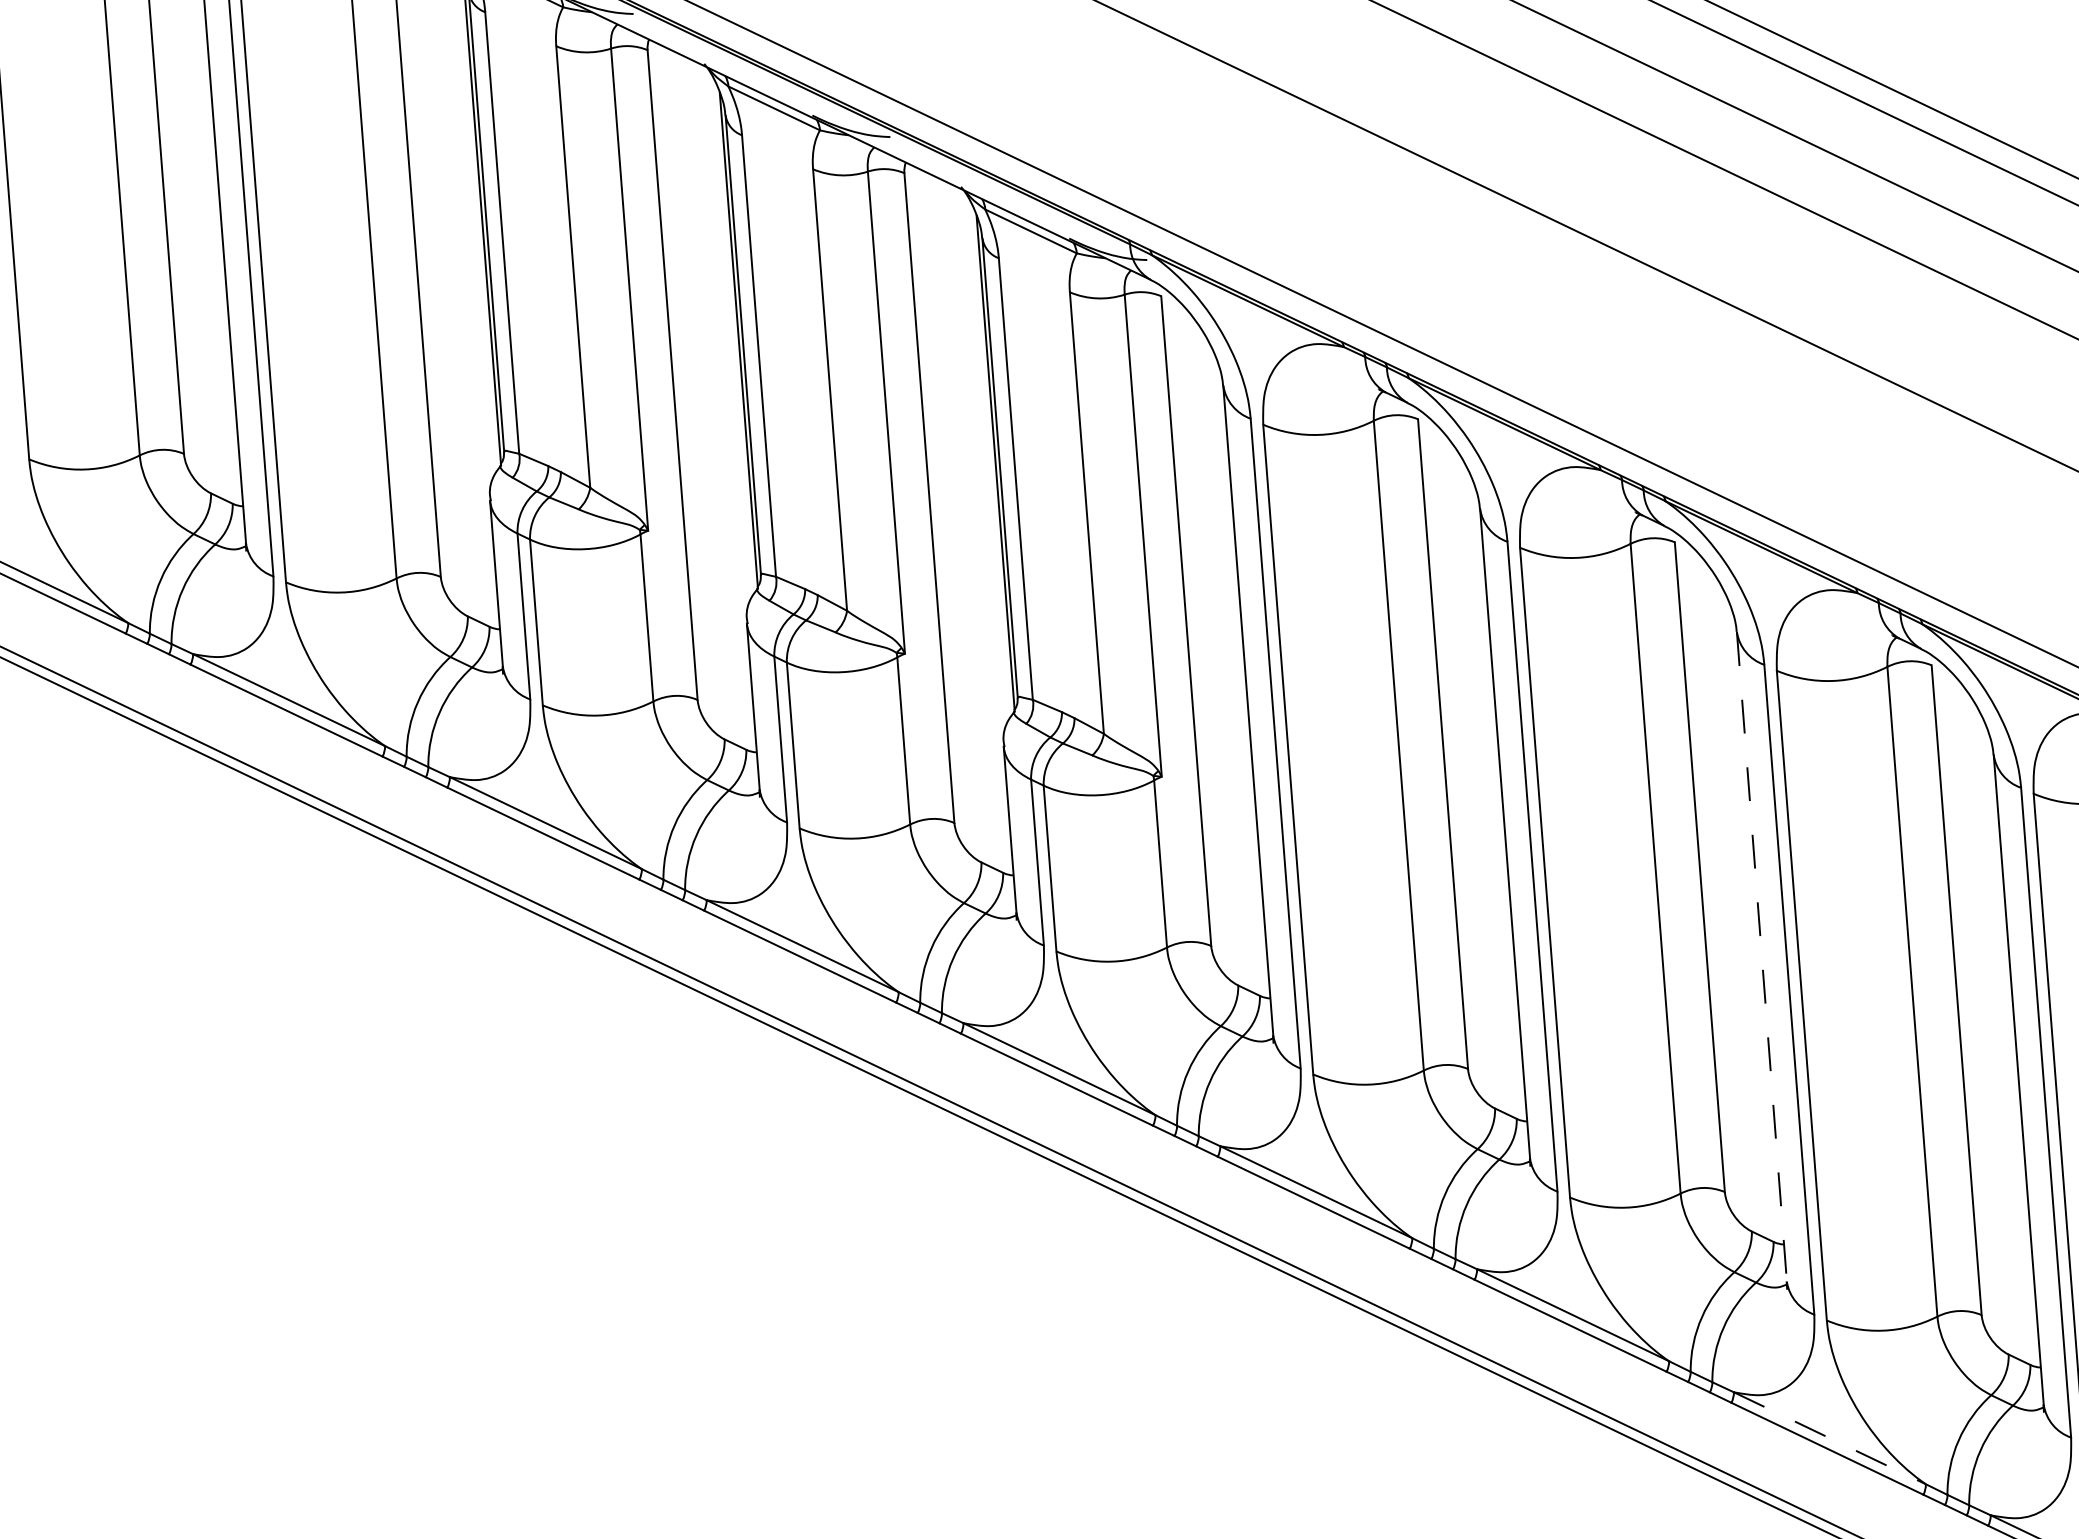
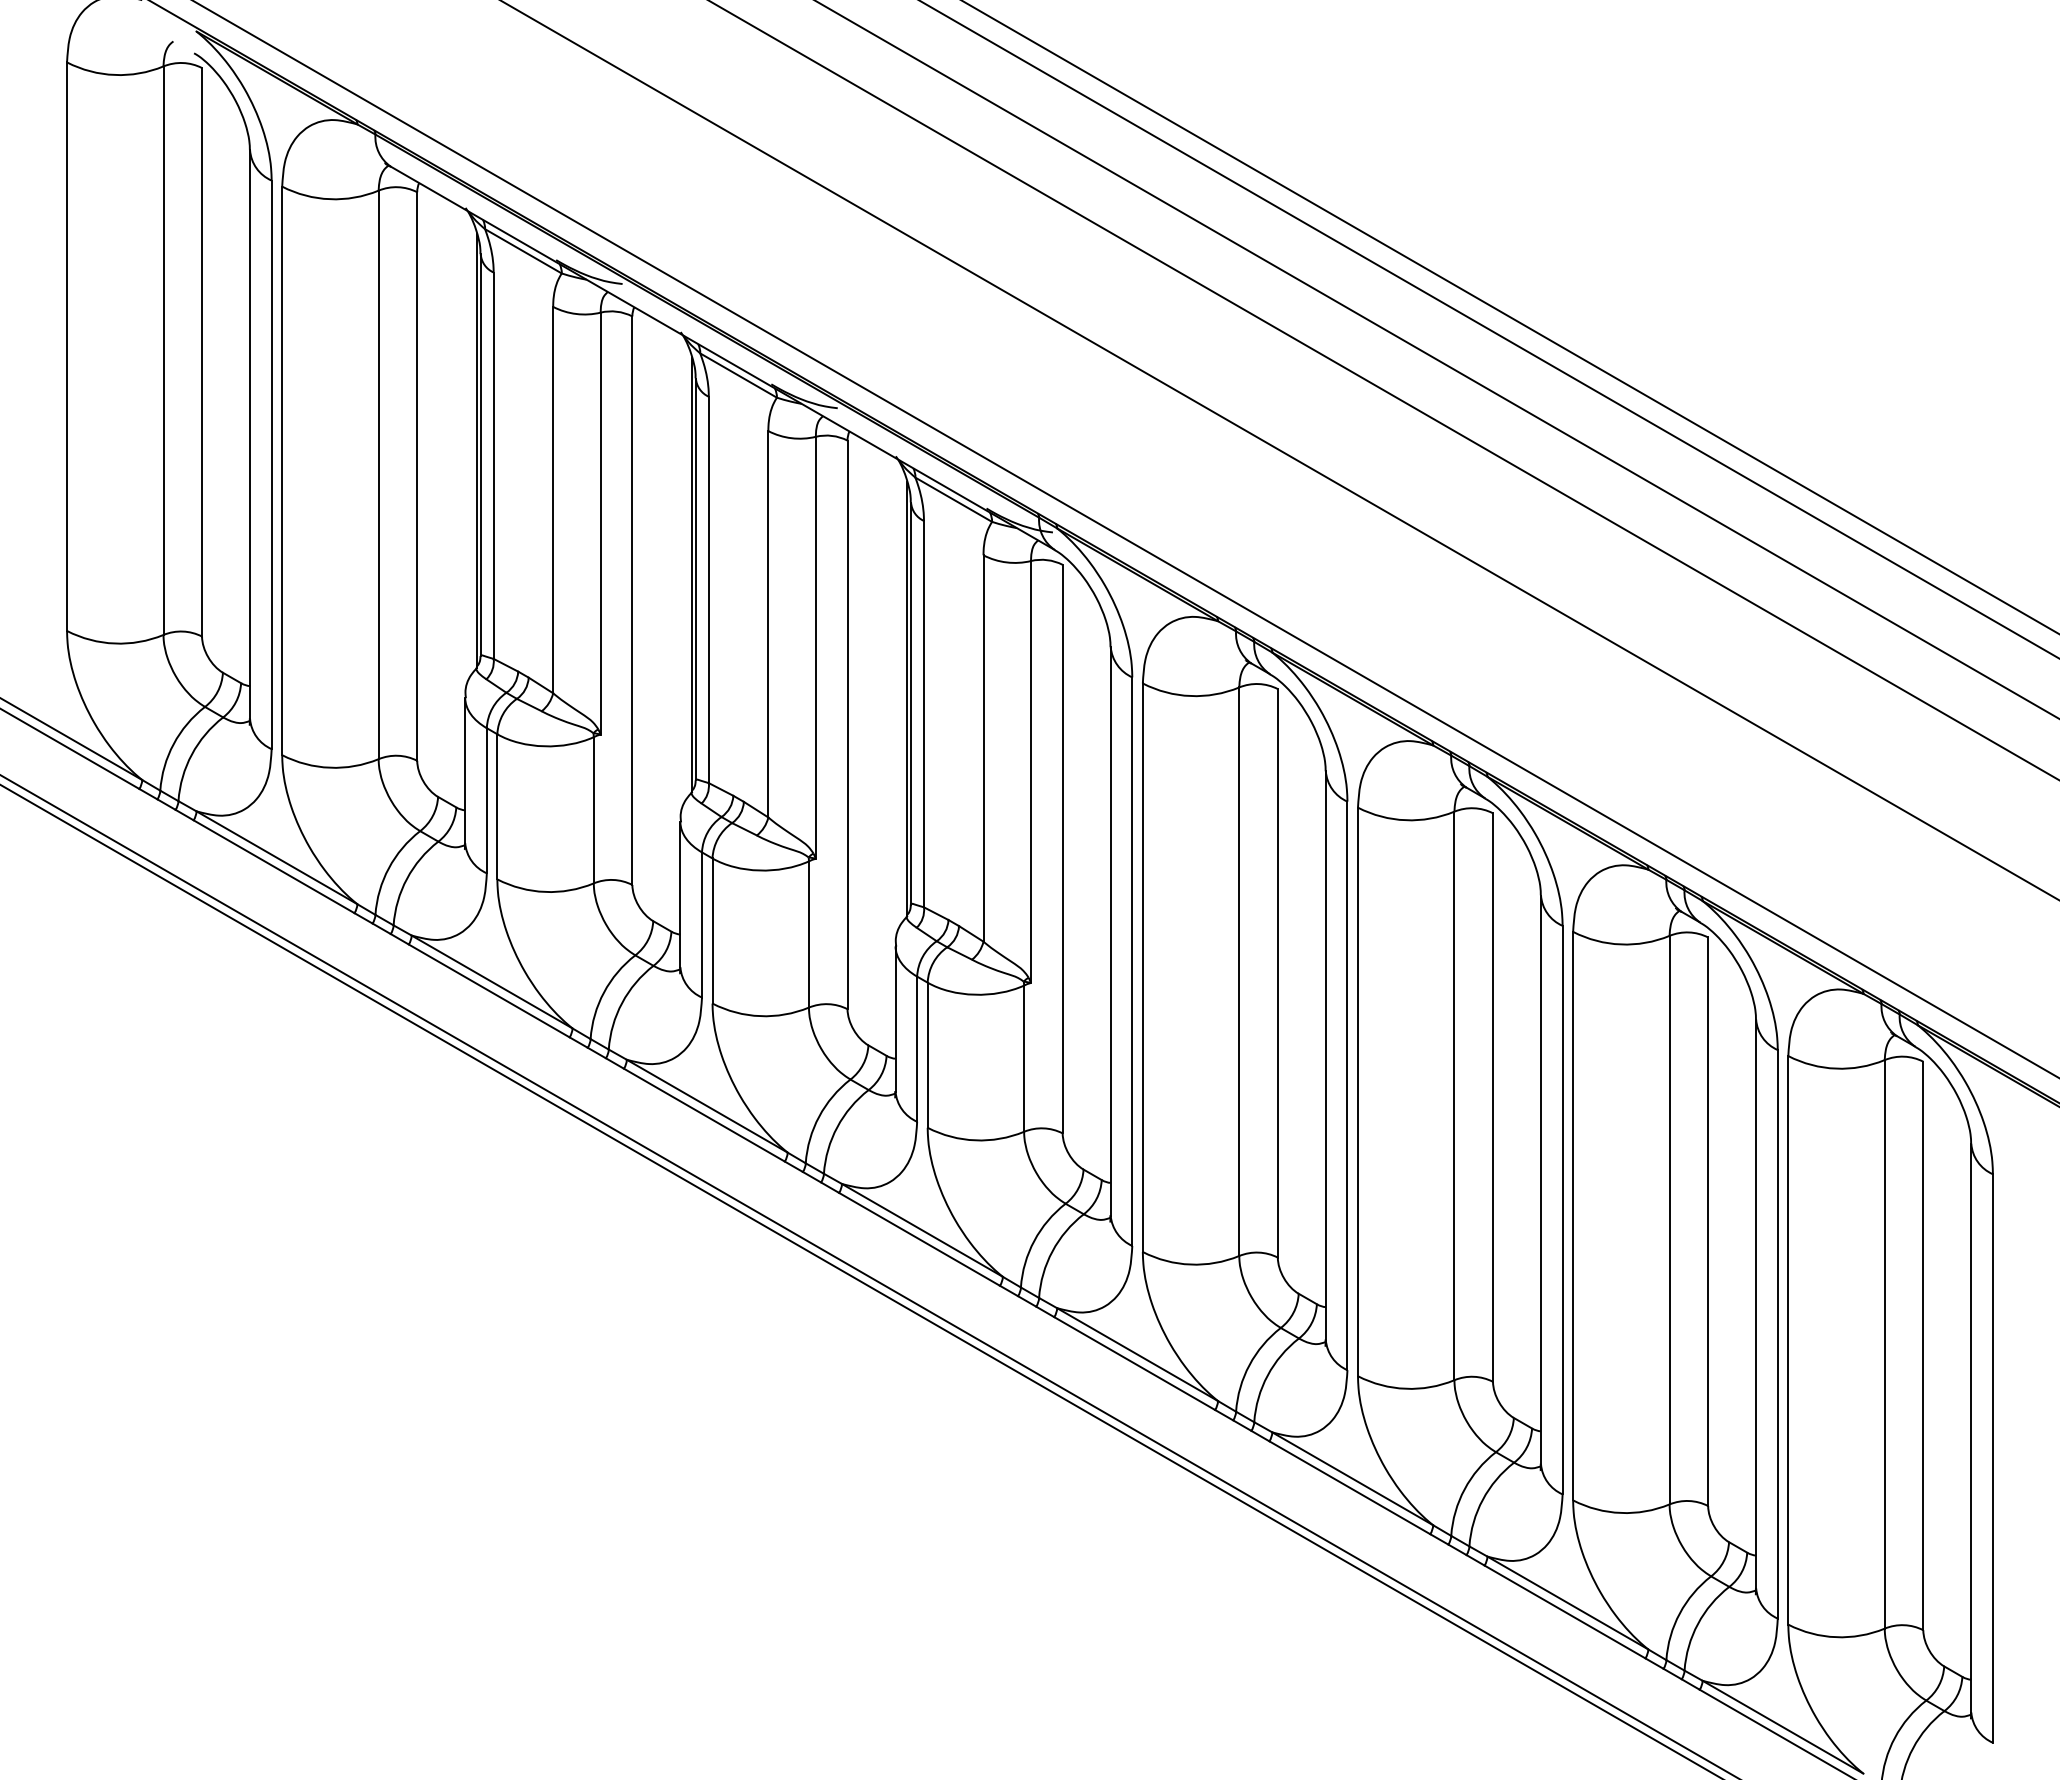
line: (1761, 957) -> (1540, 1180), dashed -> solid
line: (1829, 1438) -> (1567, 1603), dashed -> solid

